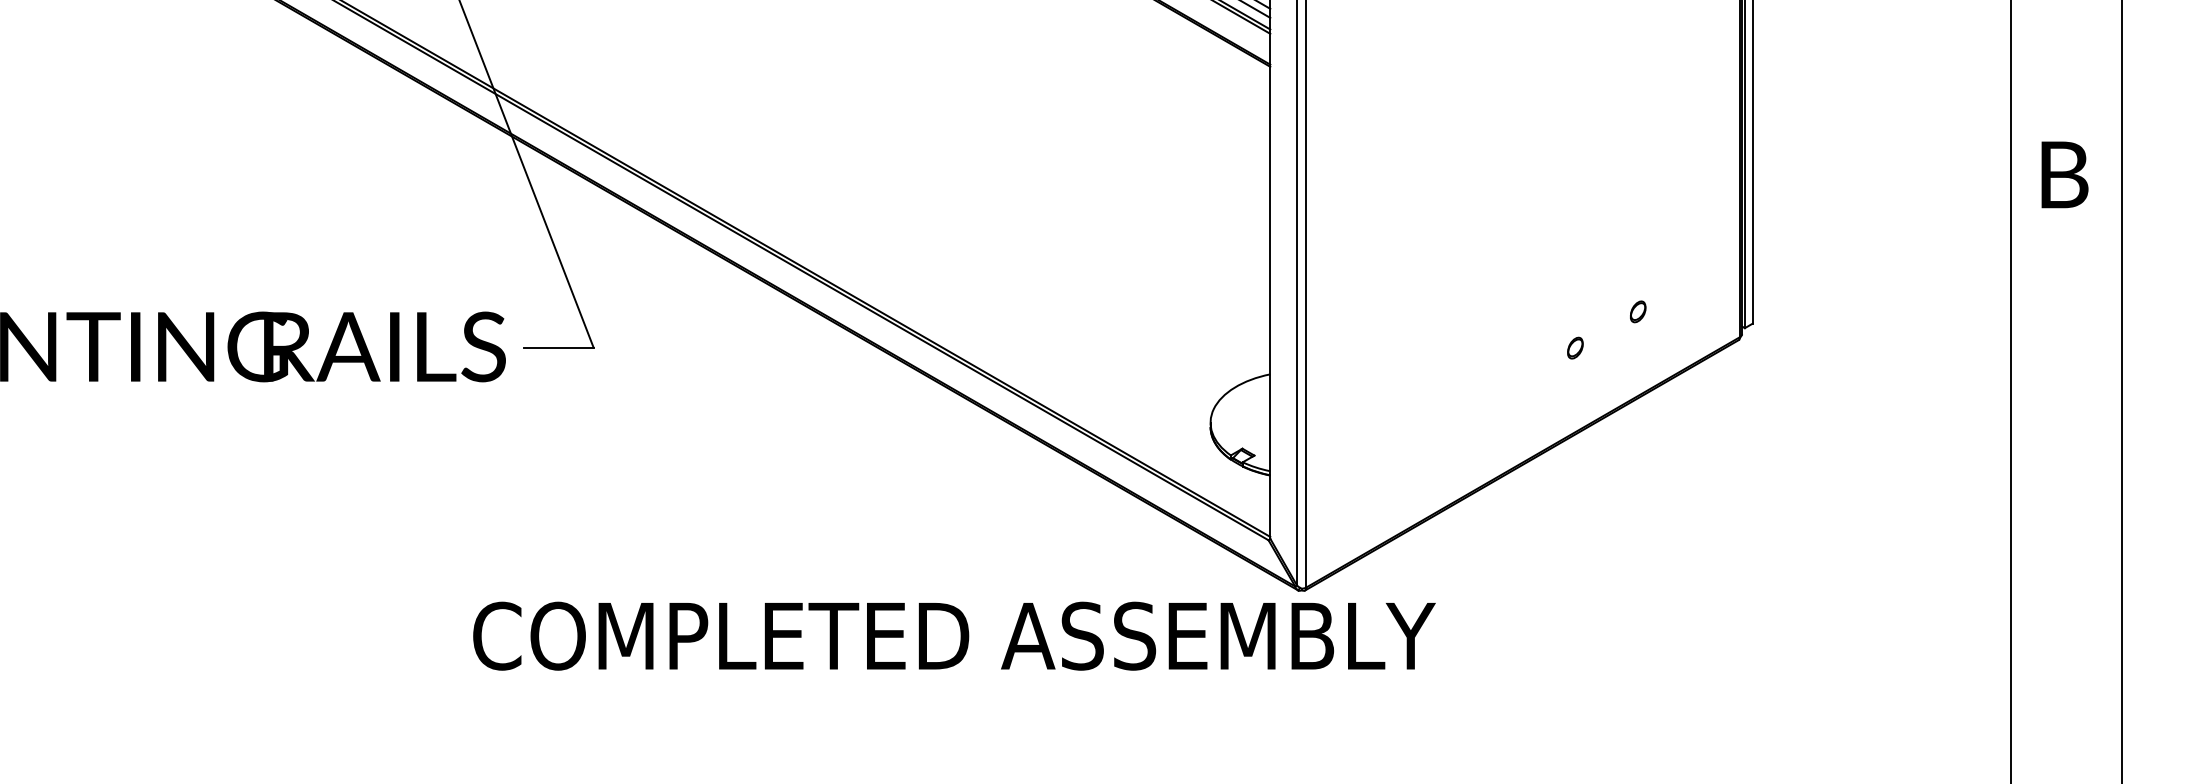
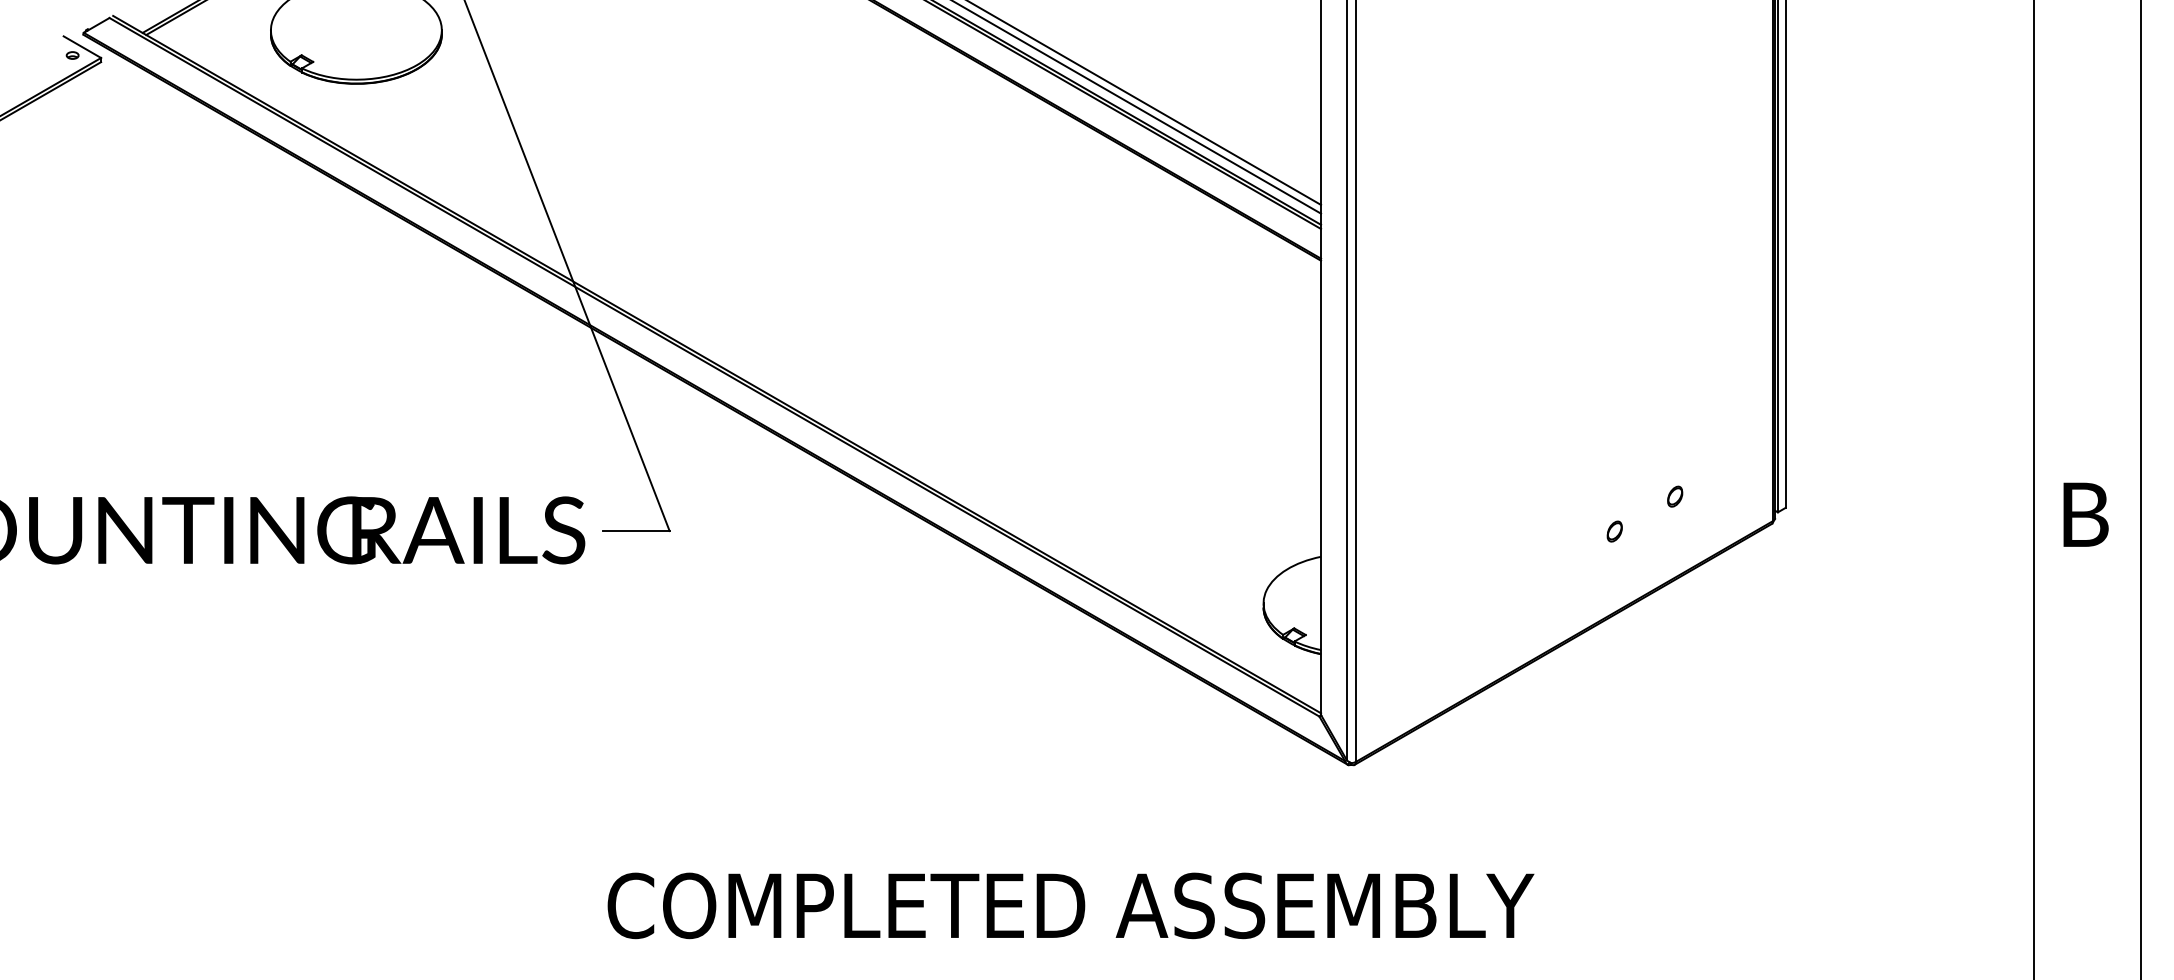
text: (2064, 174) -> (2085, 514), moved
text: (953, 635) -> (1070, 905), moved

